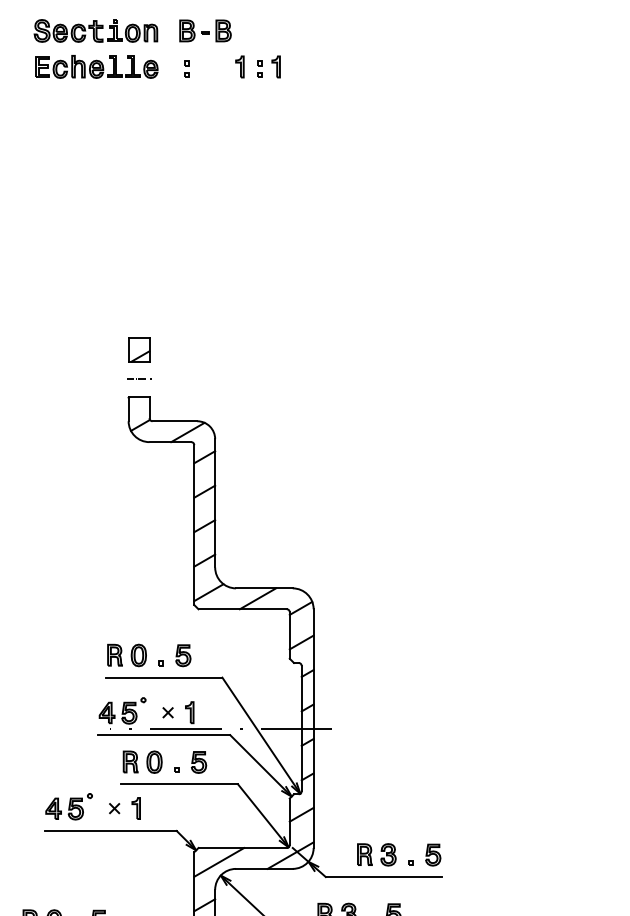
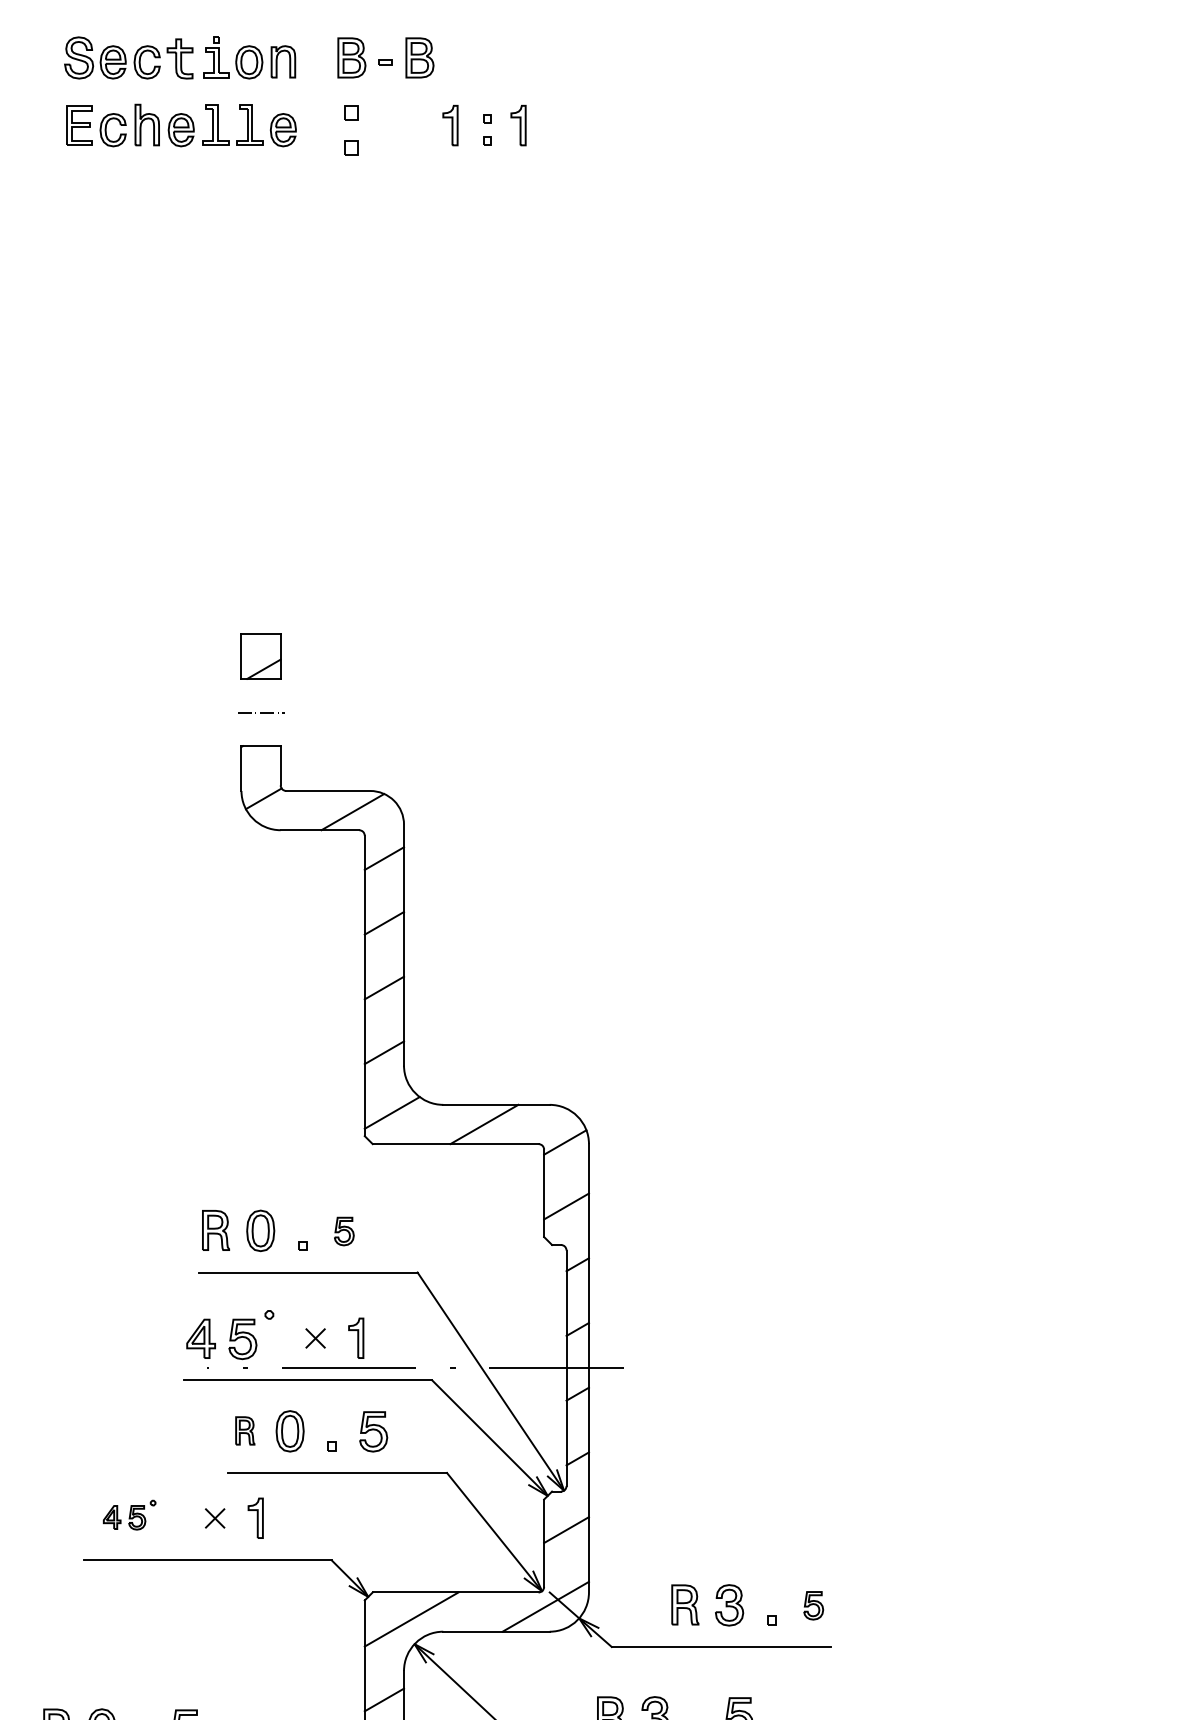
part: (186, 68) -> (350, 128), size x1.6
part: (183, 655) -> (344, 1230), size x0.7
part: (130, 761) -> (244, 1430), size x0.7
part: (68, 806) -> (128, 1514), size x0.6
part: (433, 854) -> (814, 1604), size x0.7

